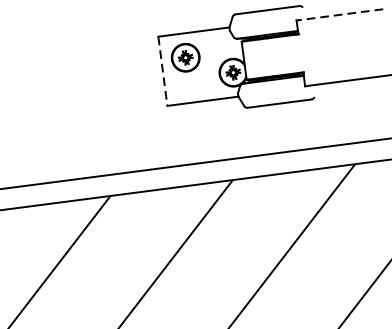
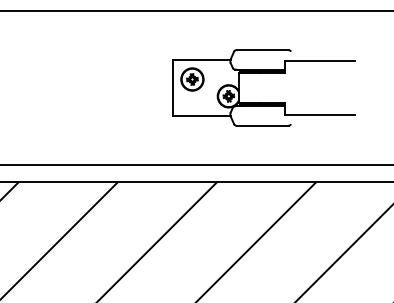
line: (340, 15) -> (320, 61), dashed -> solid
line: (162, 72) -> (172, 88), dashed -> solid

